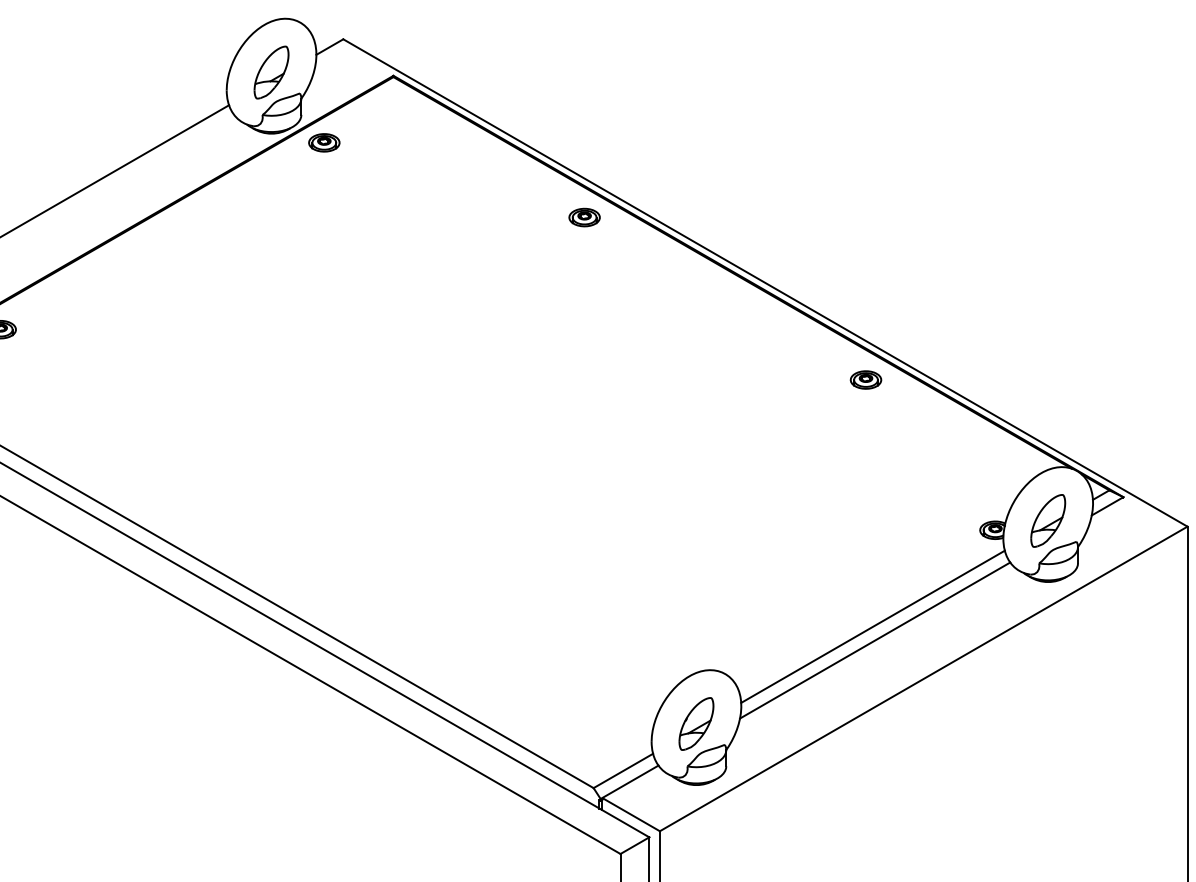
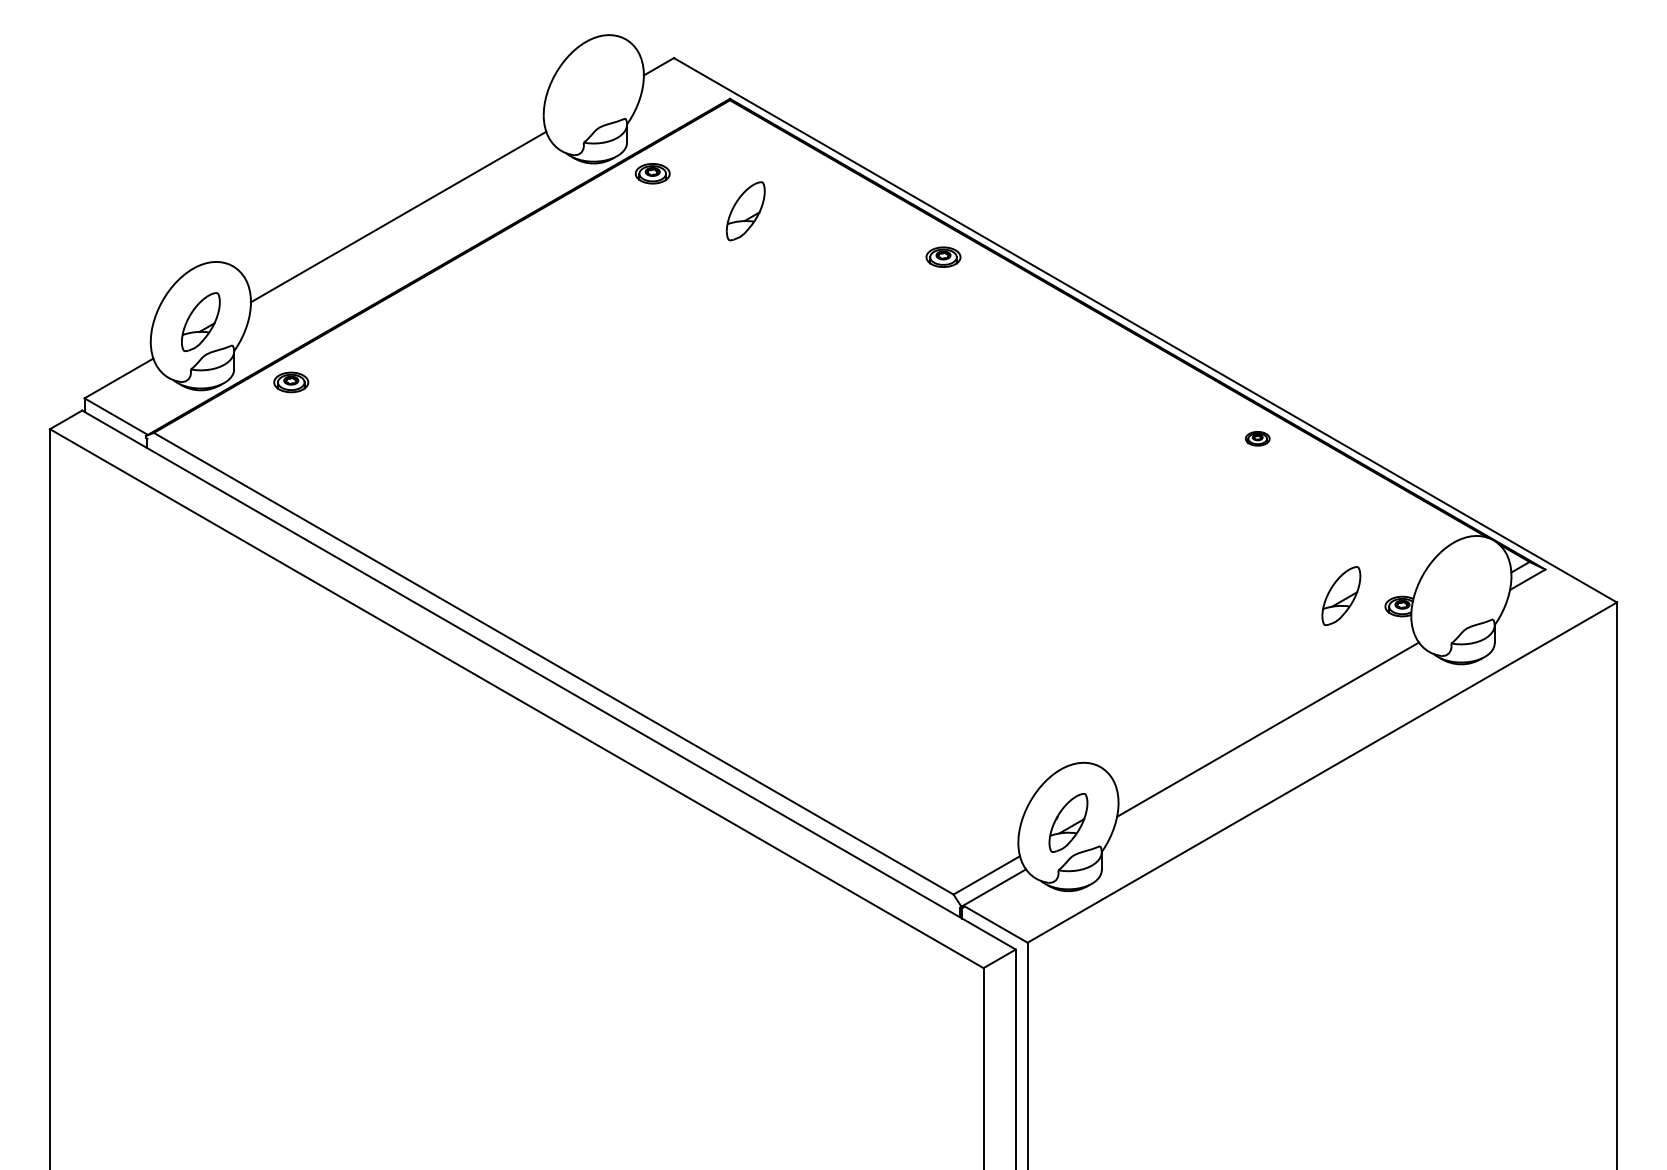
part: (271, 72) -> (745, 211), moved
part: (865, 379) -> (1257, 438), size x0.7
part: (1048, 520) -> (1341, 595), moved
line: (872, 626) -> (1265, 714), removed

